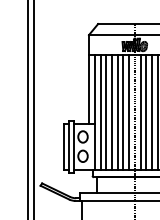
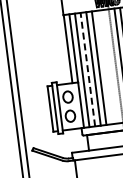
line: (106, 111) -> (87, 68), solid -> dashed
line: (123, 111) -> (104, 66), removed
line: (129, 111) -> (110, 66), removed

